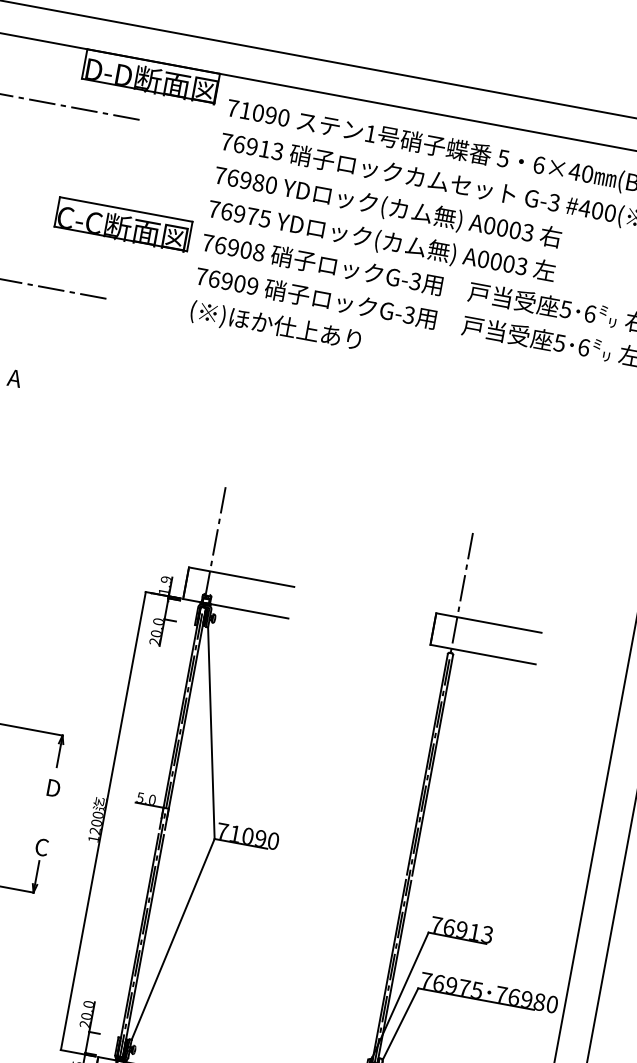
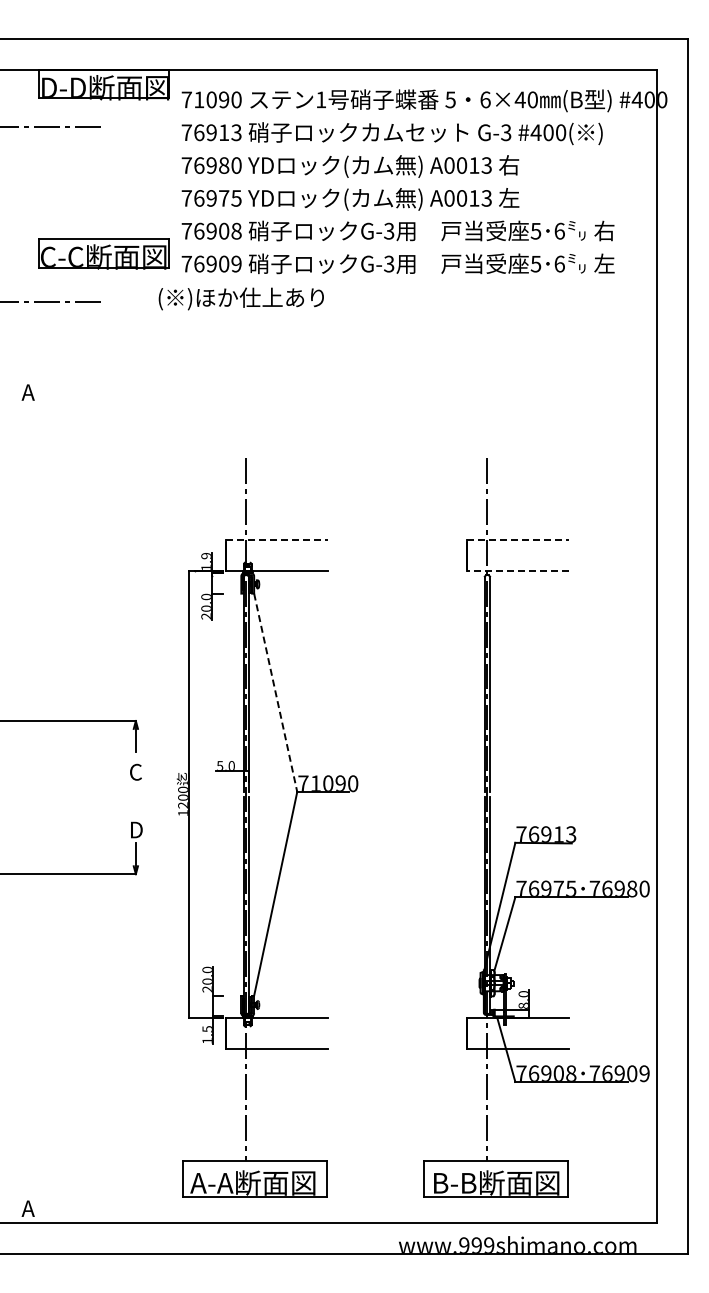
part: (123, 224) -> (103, 253), moved
text: (515, 230) -> (474, 165), A0003 -> A0013
text: (509, 264) -> (474, 198), A0003 -> A0013
text: (274, 325) -> (240, 298), moved
line: (242, 577) -> (277, 540), solid -> dashed
line: (489, 623) -> (518, 540), solid -> dashed
line: (482, 654) -> (517, 571), solid -> dashed
line: (211, 733) -> (275, 693), solid -> dashed
text: (53, 787) -> (136, 771), D -> C
text: (42, 846) -> (136, 829), C -> D

